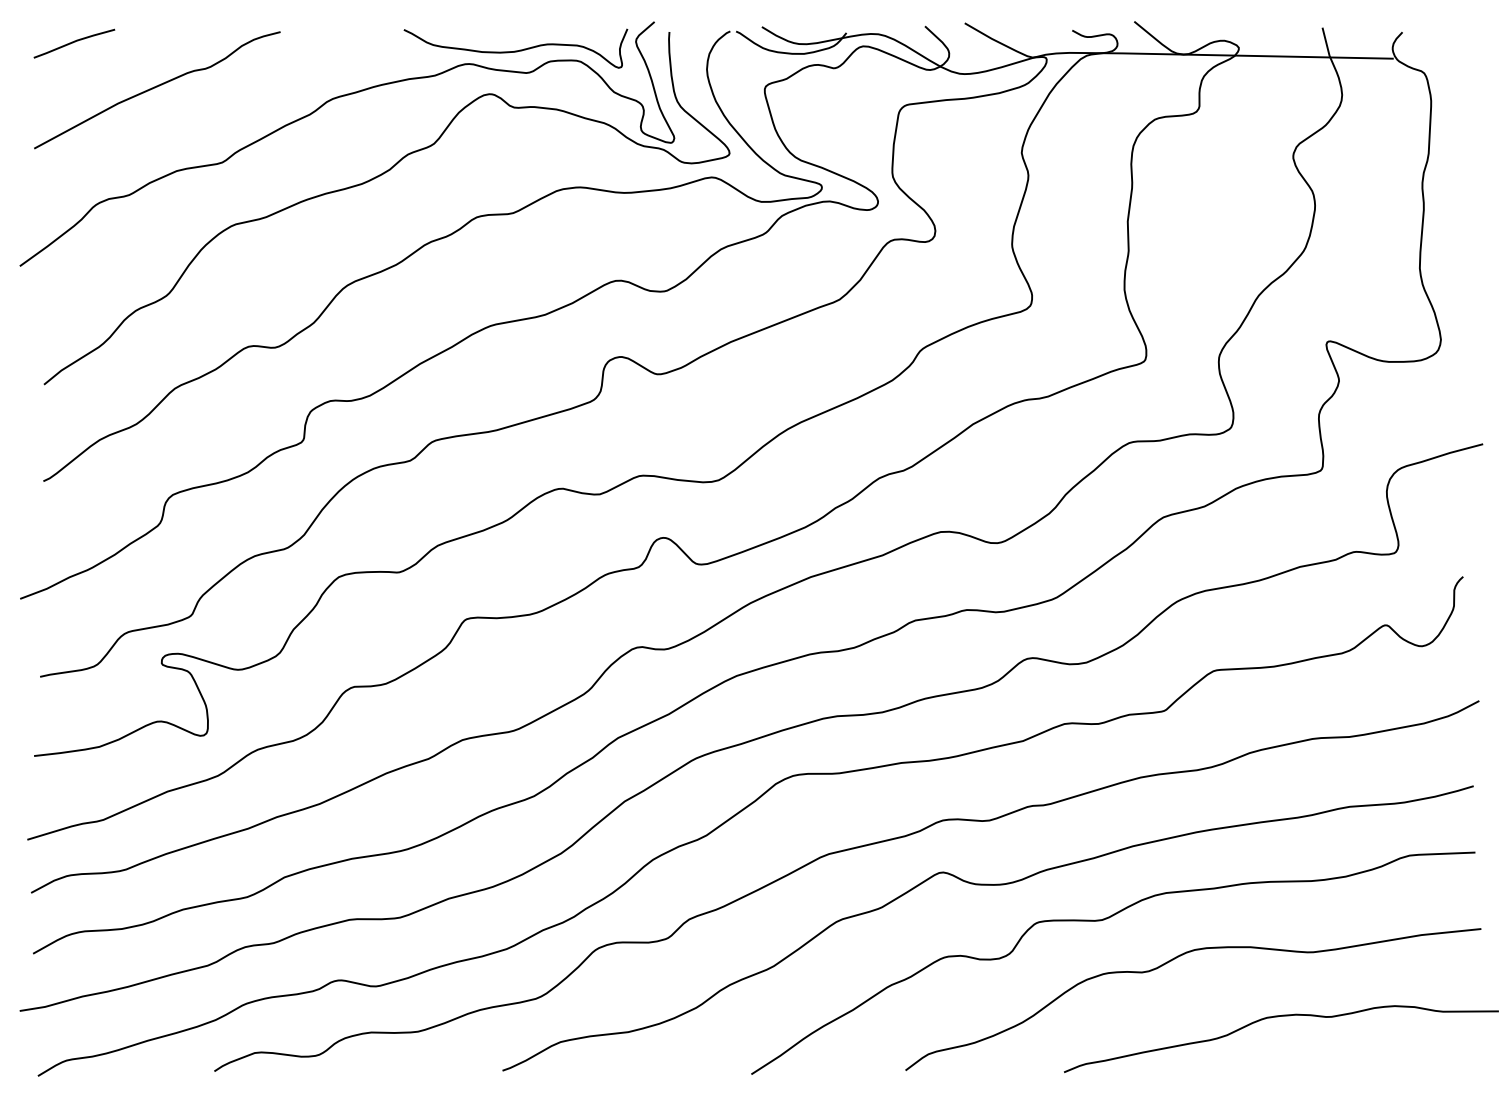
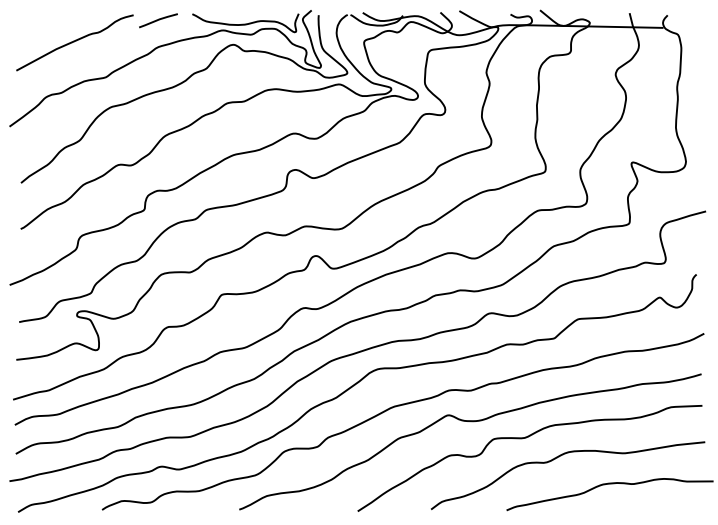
line: (74, 43) -> (158, 20), moved

